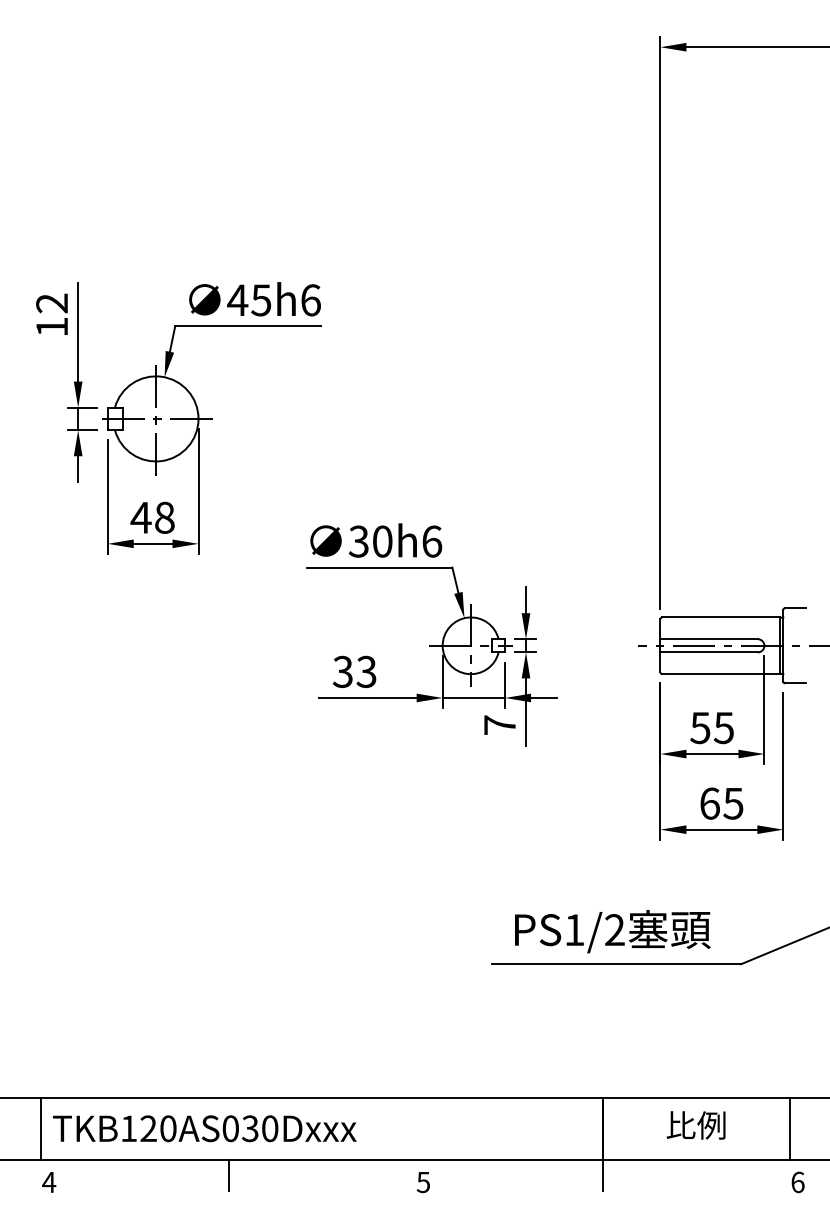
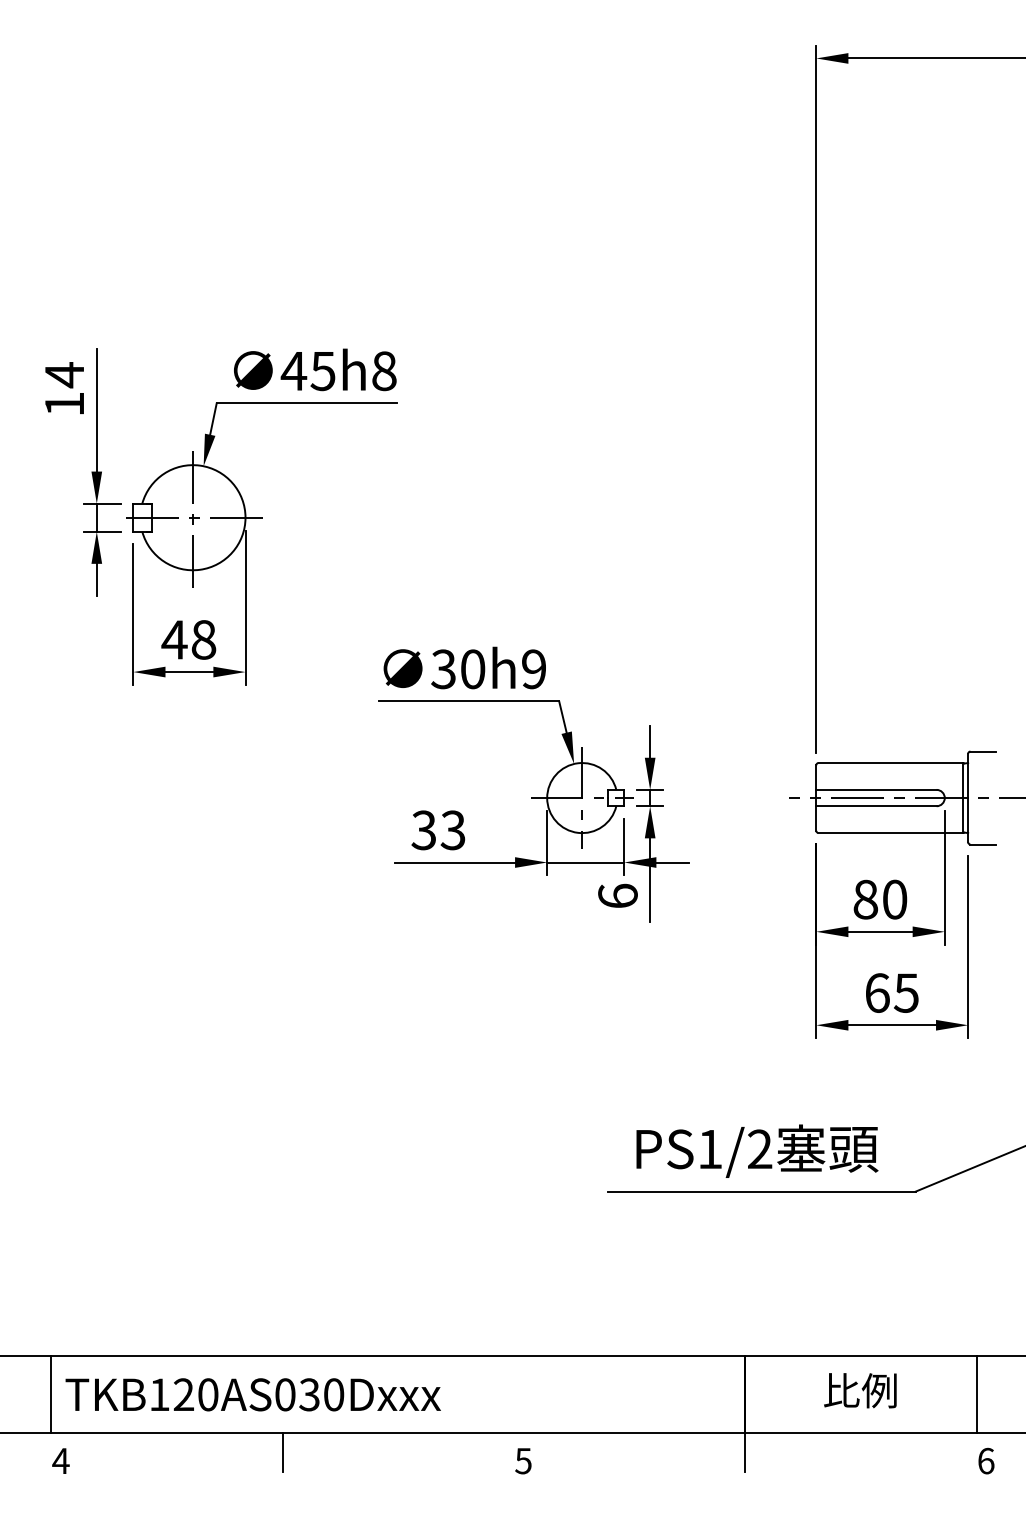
text: (311, 300) -> (384, 371), 45h6 -> 45h8
text: (51, 303) -> (63, 375), 12 -> 14
text: (432, 541) -> (534, 669), 30h6 -> 30h9
text: (499, 724) -> (617, 895), 7 -> 6
text: (712, 727) -> (880, 899), 55 -> 80

